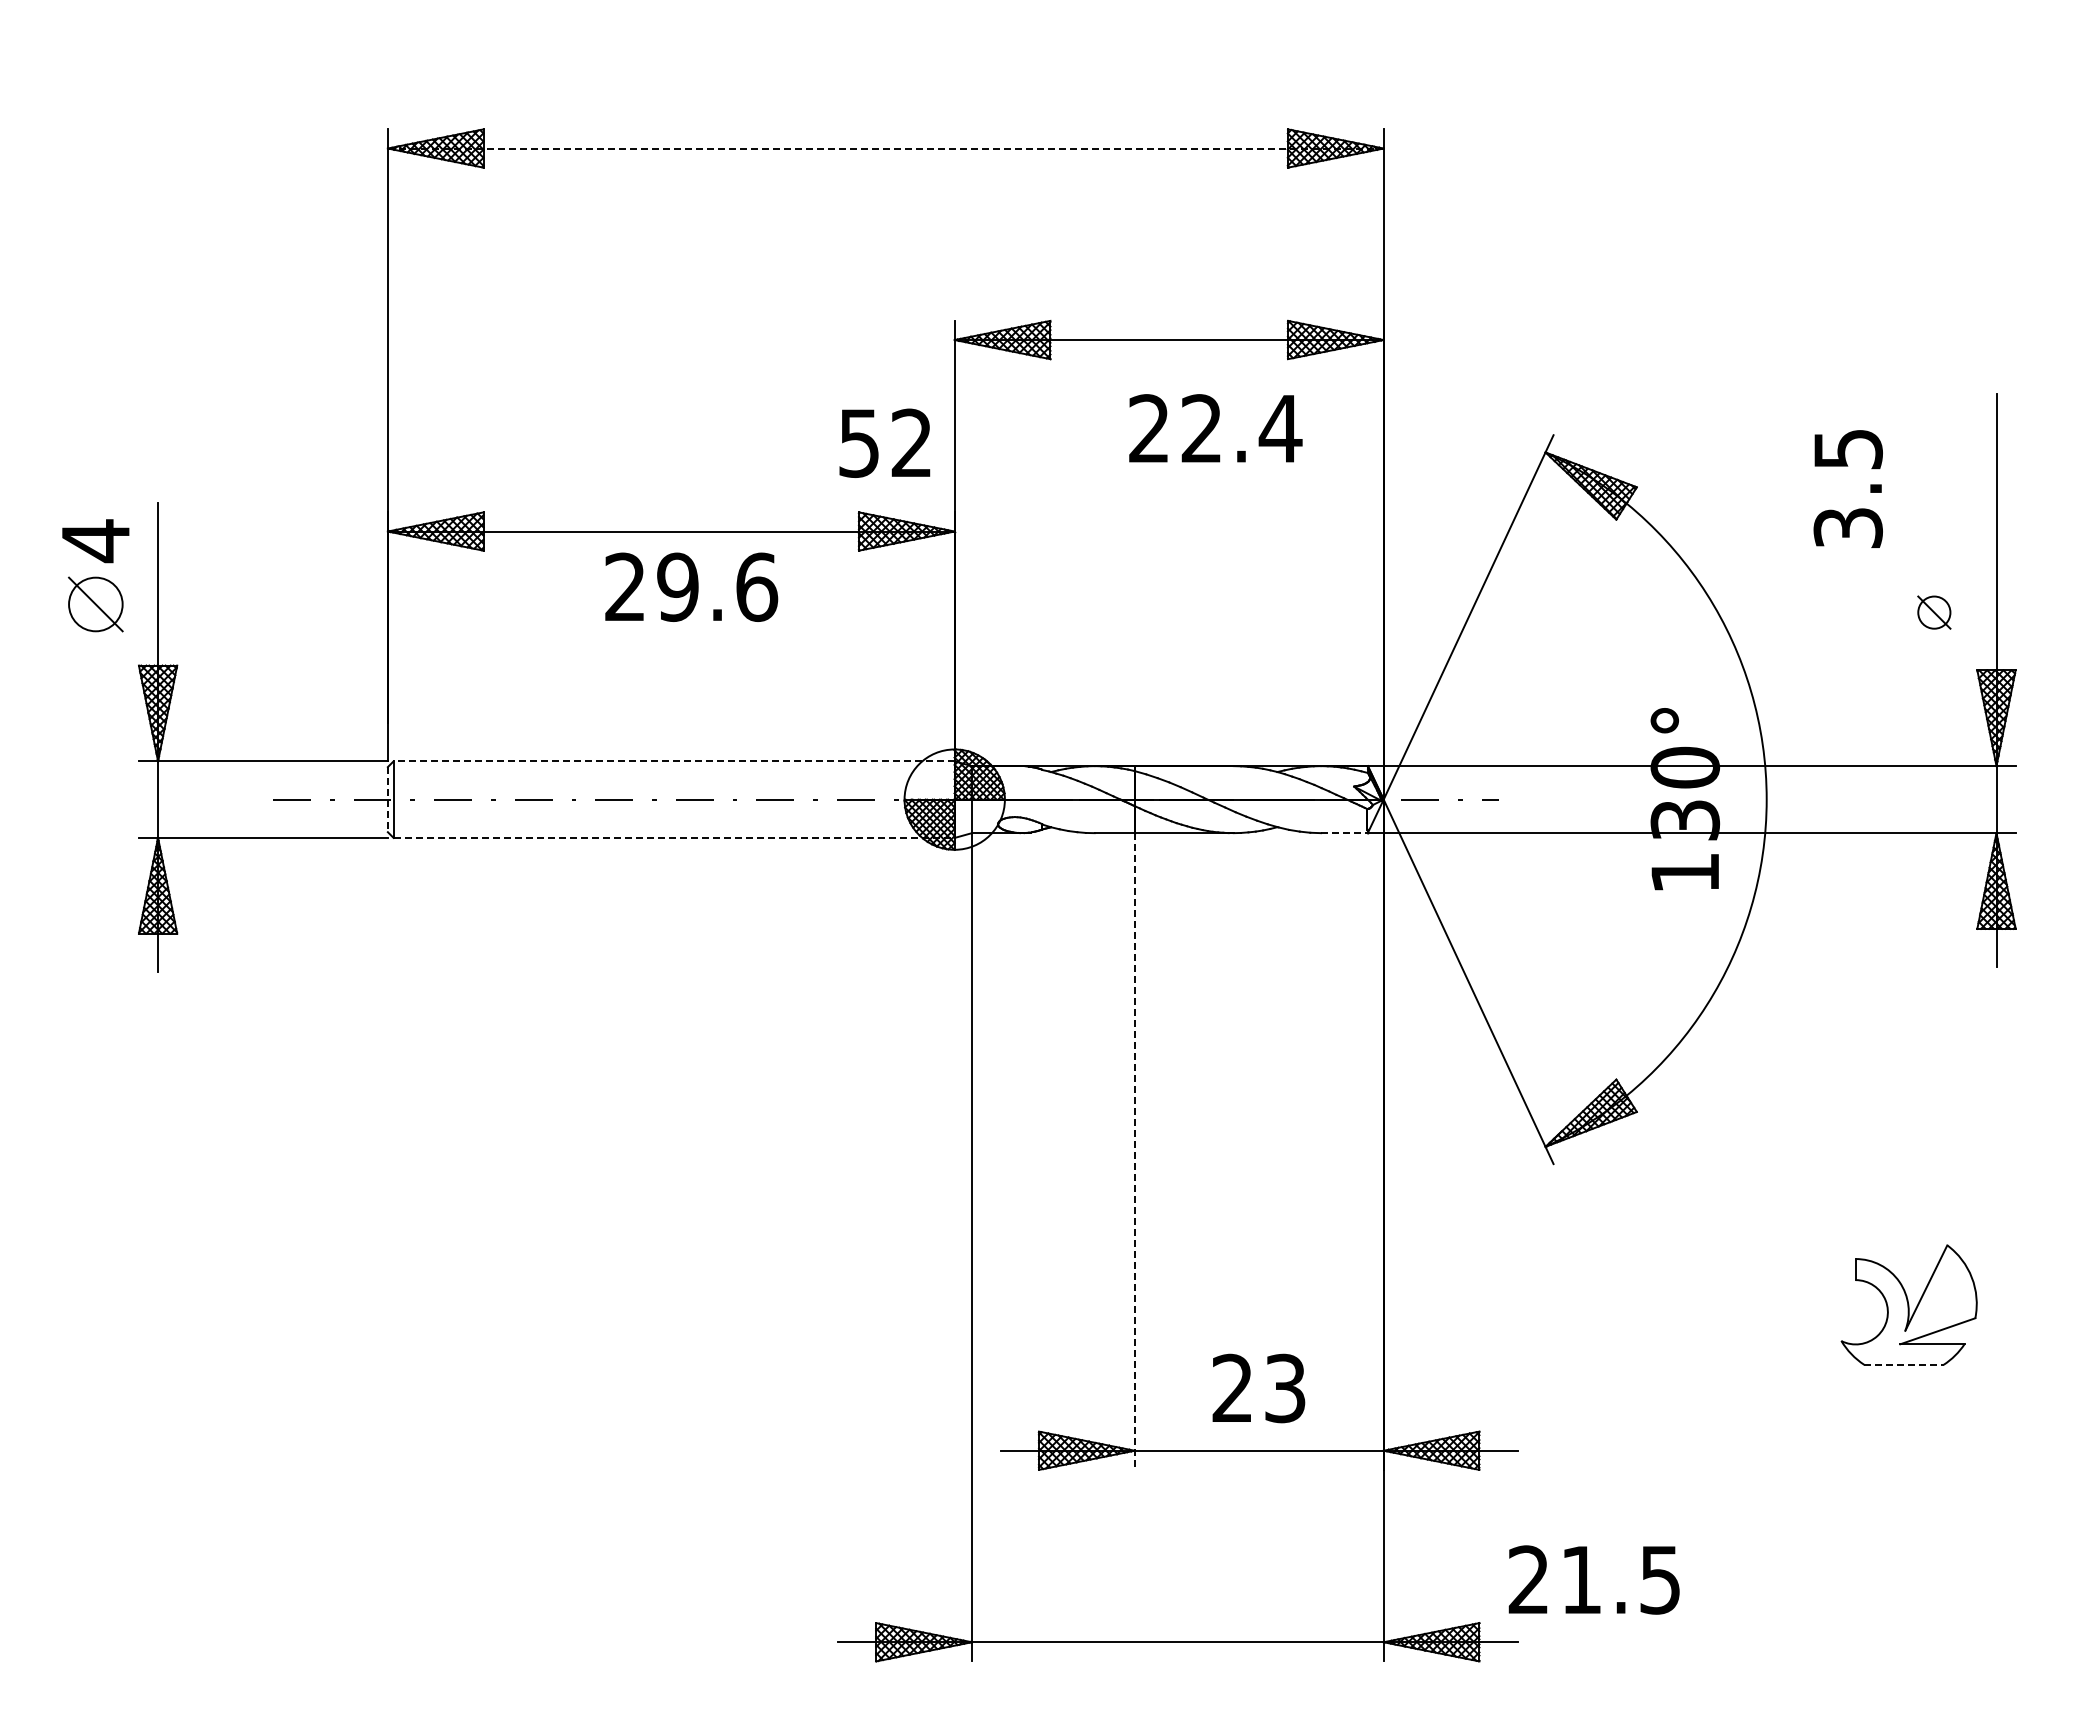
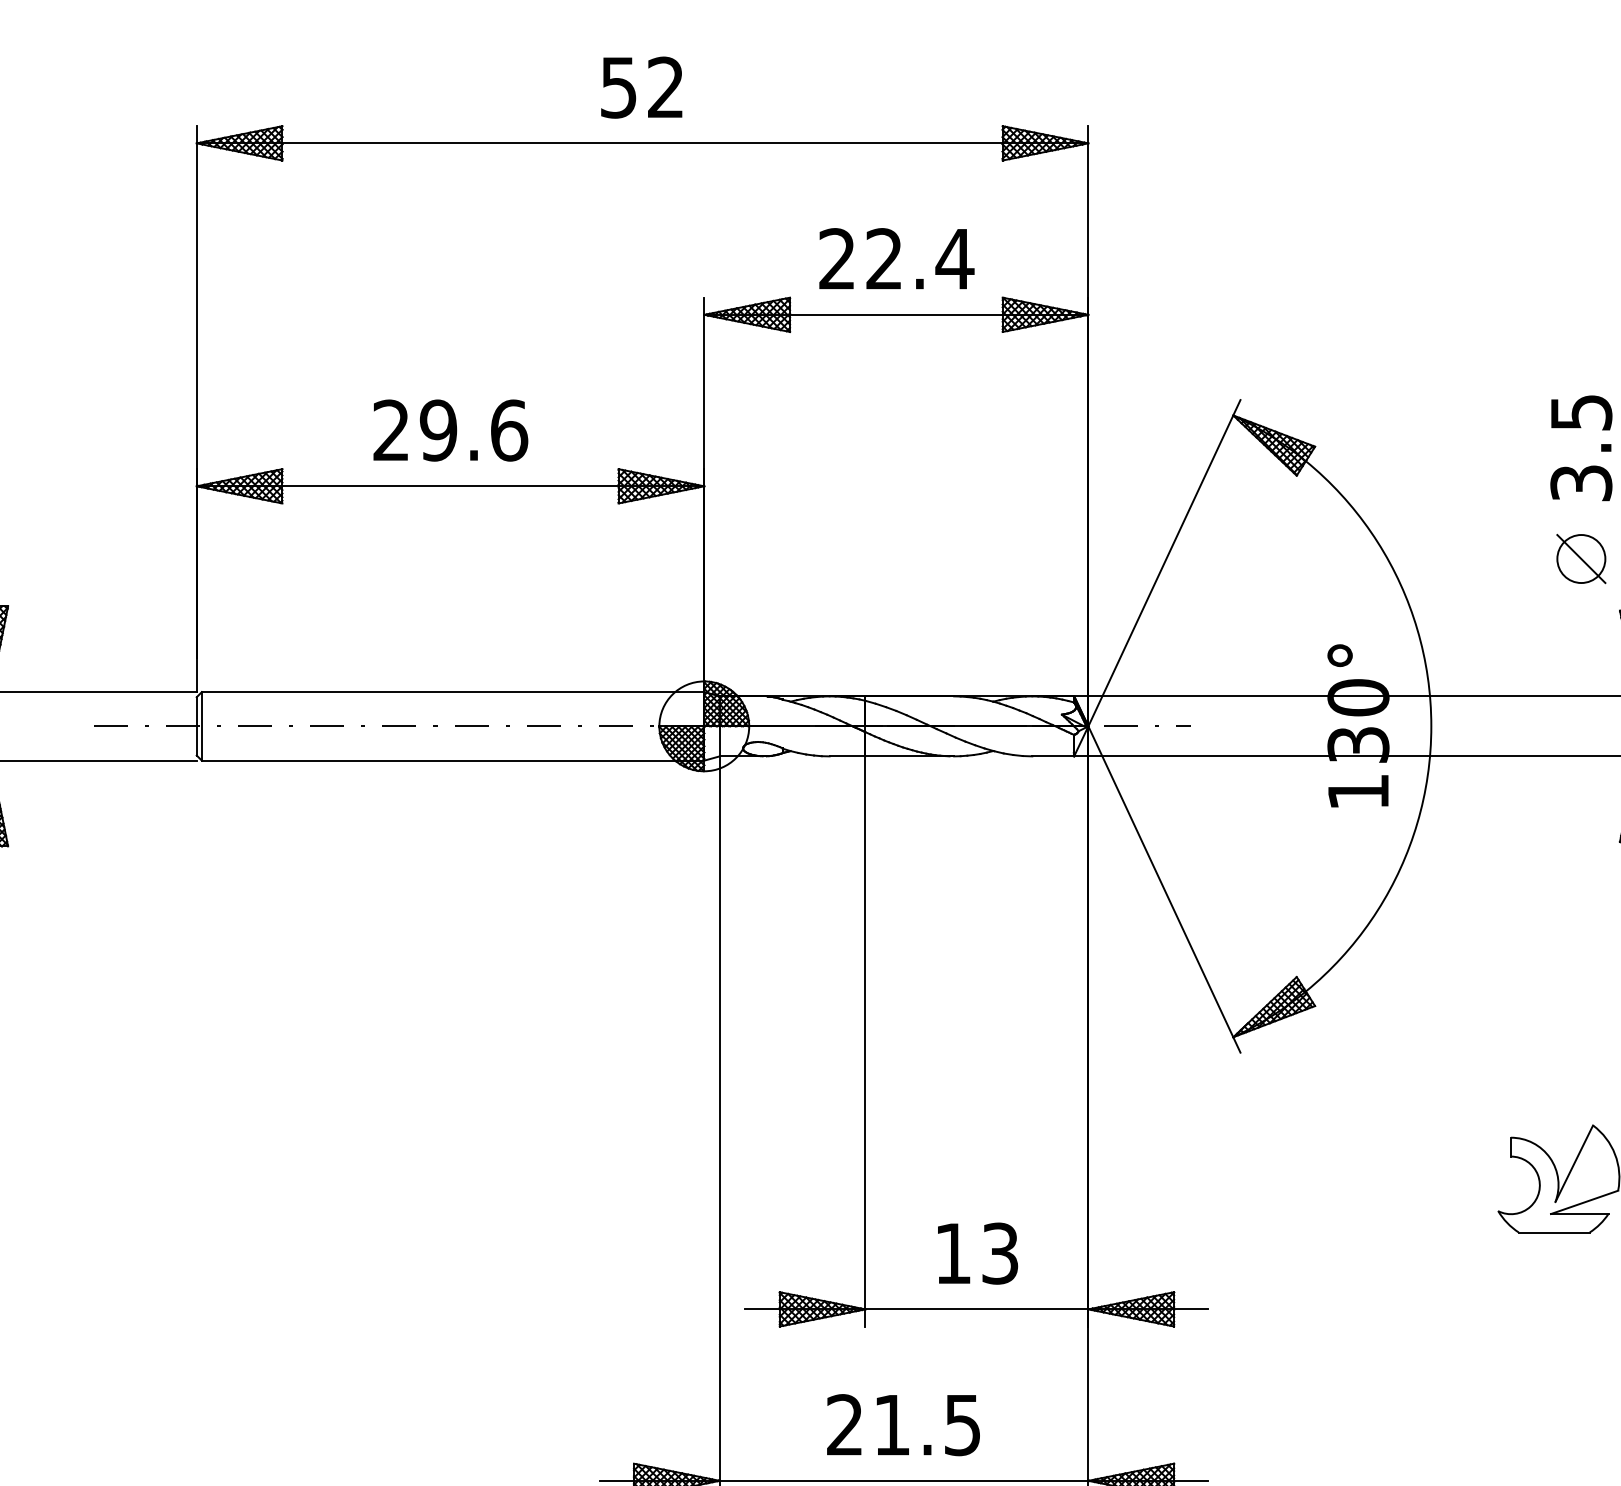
line: (885, 148) -> (642, 143), dashed -> solid
text: (1215, 428) -> (896, 258), moved
text: (884, 442) -> (641, 86), moved
text: (1847, 488) -> (1580, 447), moved
text: (691, 586) -> (450, 429), moved
part: (1934, 612) -> (1581, 558), size x1.67
line: (674, 761) -> (453, 692), dashed -> solid
line: (387, 799) -> (196, 726), dashed -> solid
line: (1344, 833) -> (1053, 756), dashed -> solid
line: (674, 837) -> (453, 760), dashed -> solid
line: (1134, 1152) -> (865, 1042), dashed -> solid
line: (1904, 1364) -> (1554, 1232), dashed -> solid
text: (1231, 1387) -> (952, 1252), 23 -> 13
text: (1593, 1579) -> (902, 1424), moved

